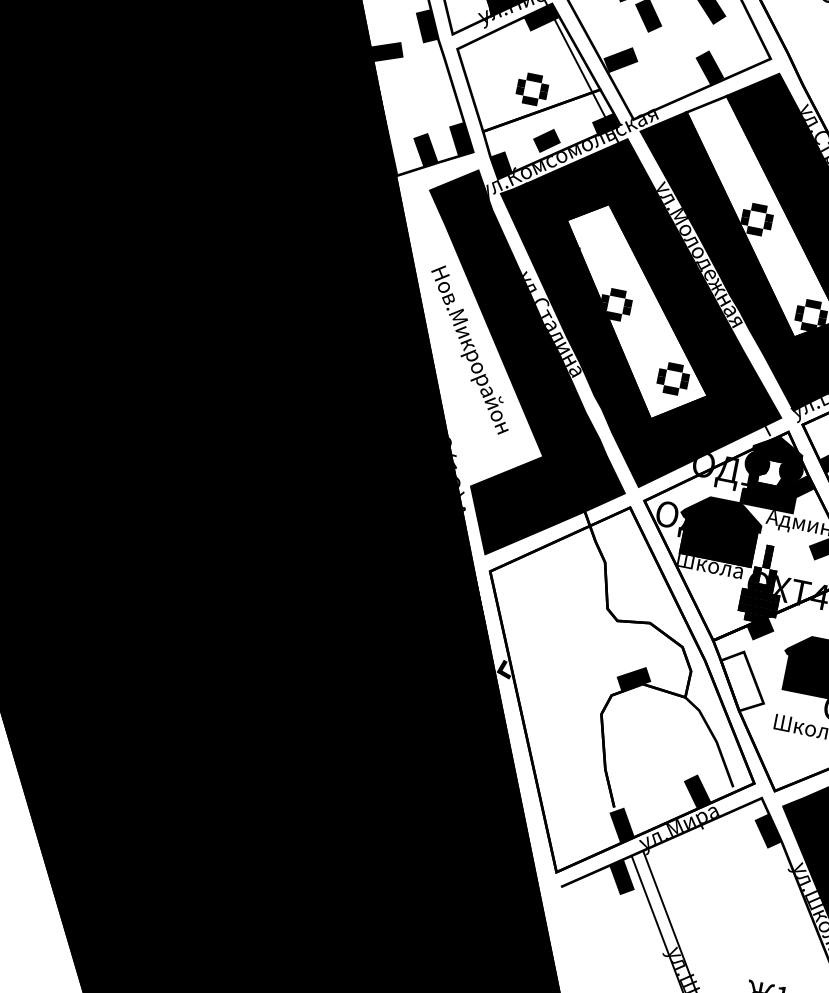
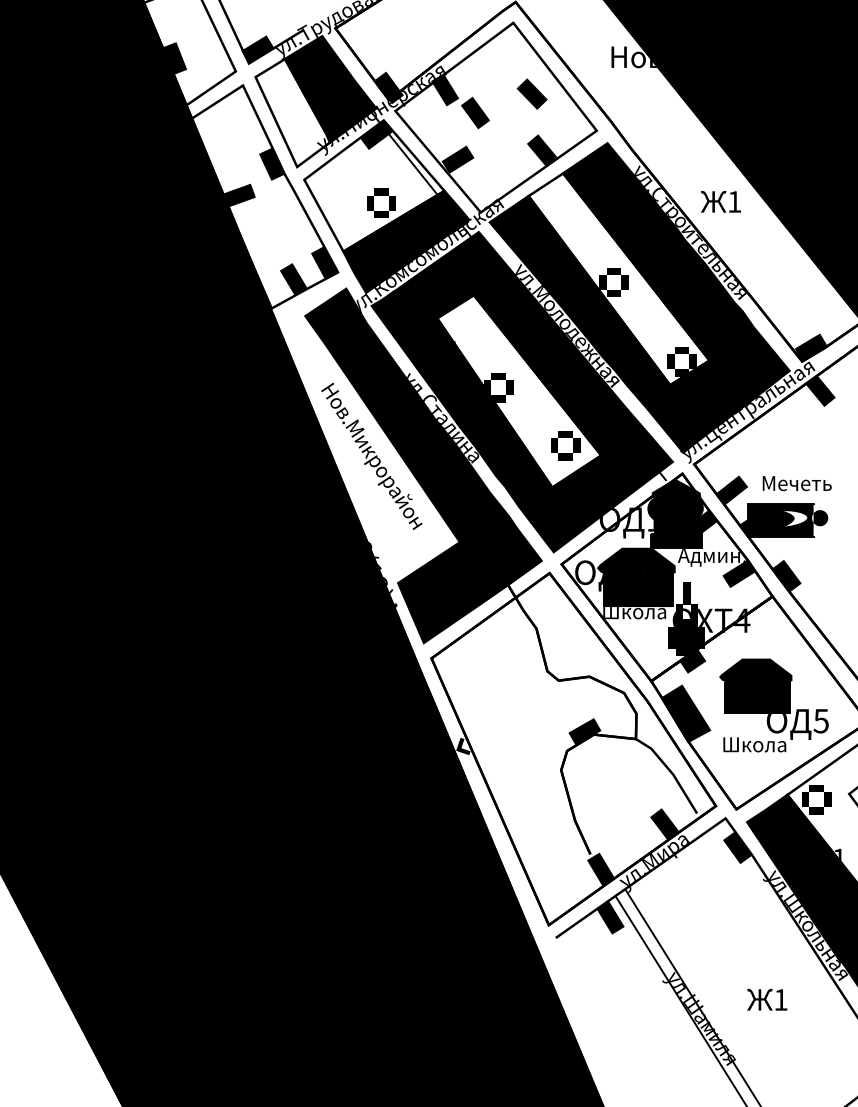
fill: (550, 134) -> (406, 241), added
fill: (772, 472) -> (675, 514), added
fill: (741, 681) -> (685, 713), added

